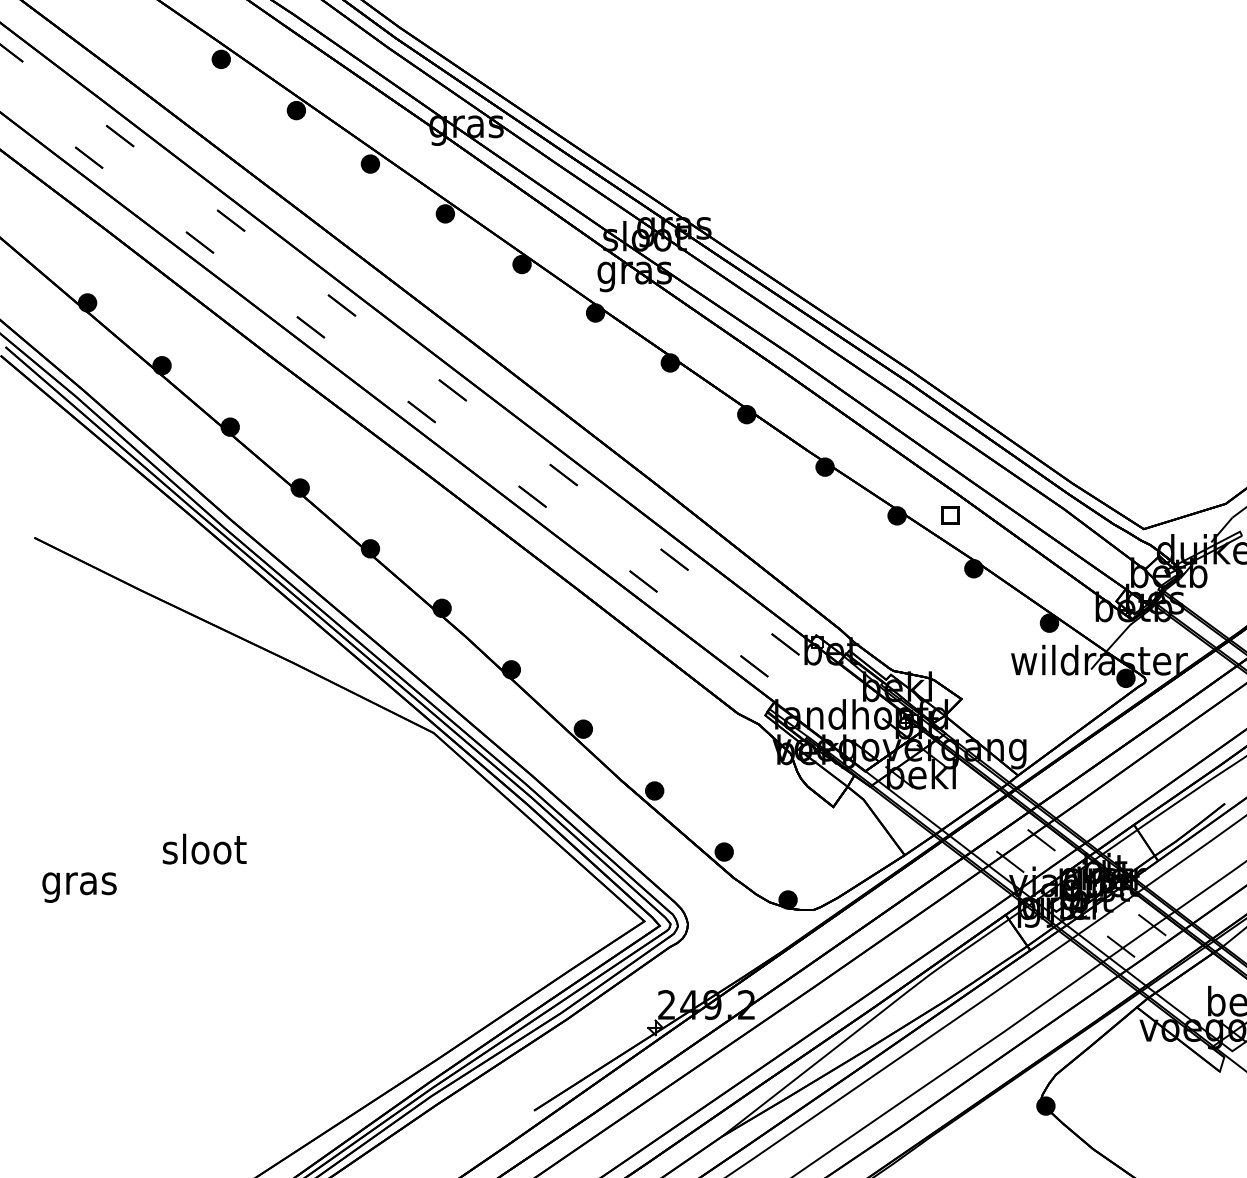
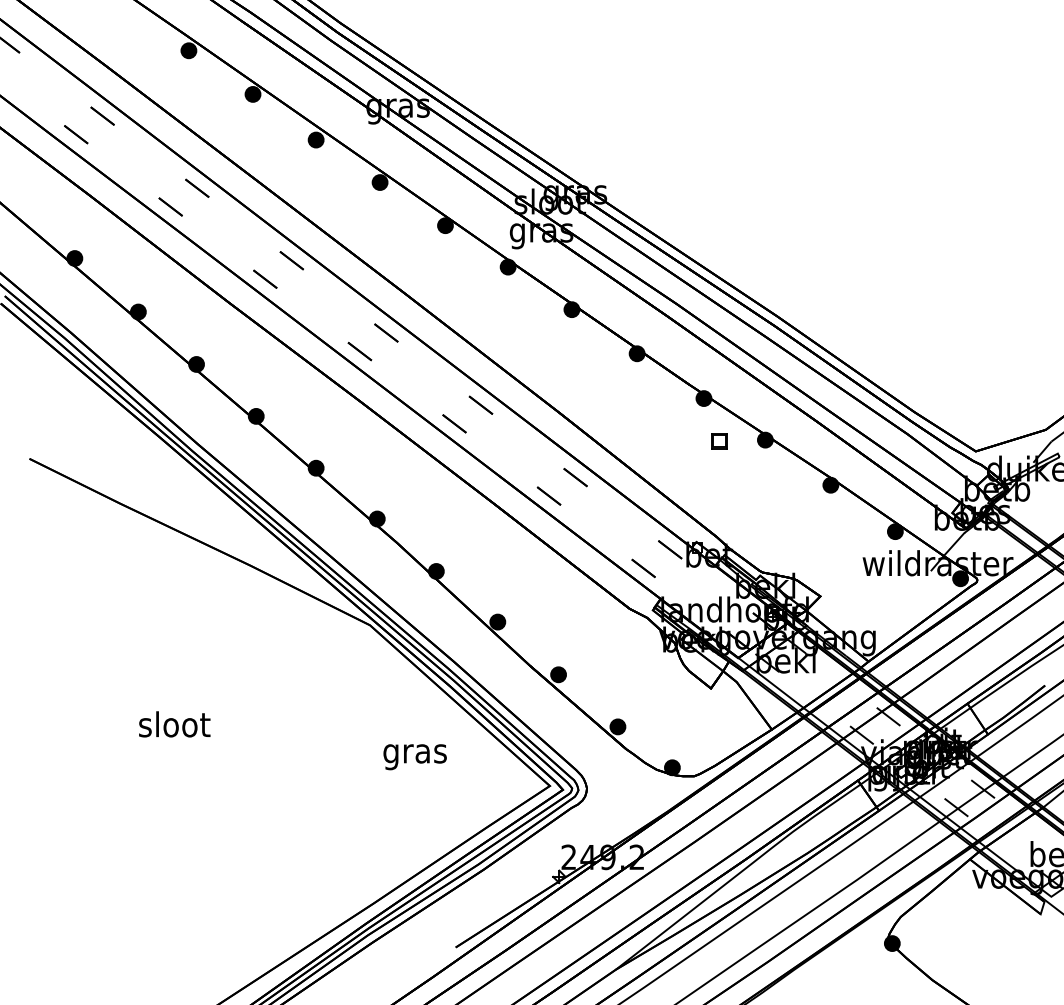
part: (950, 515) -> (719, 441), moved
text: (79, 887) -> (415, 757), moved

